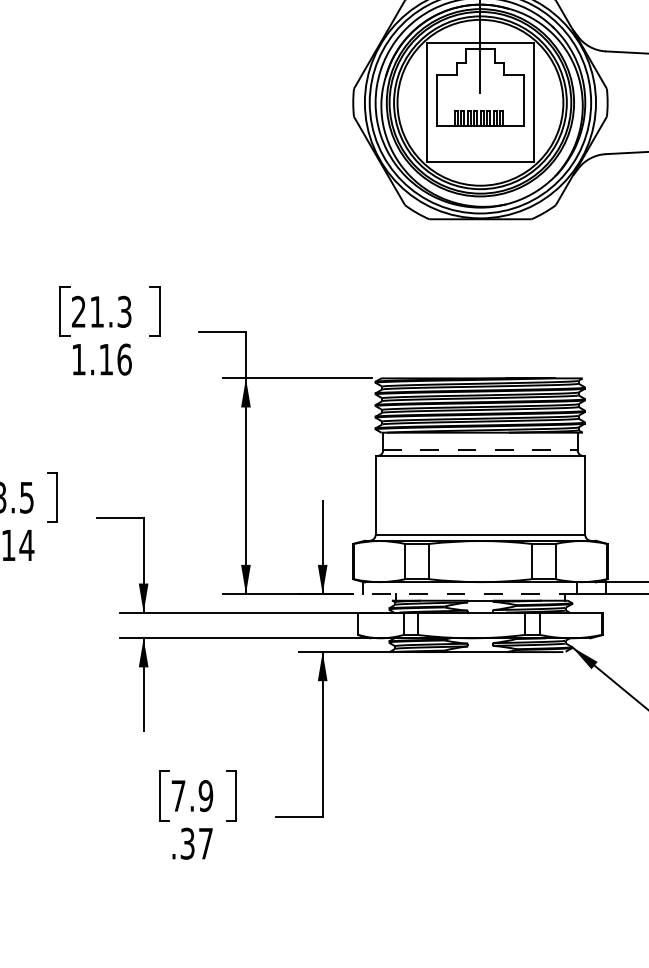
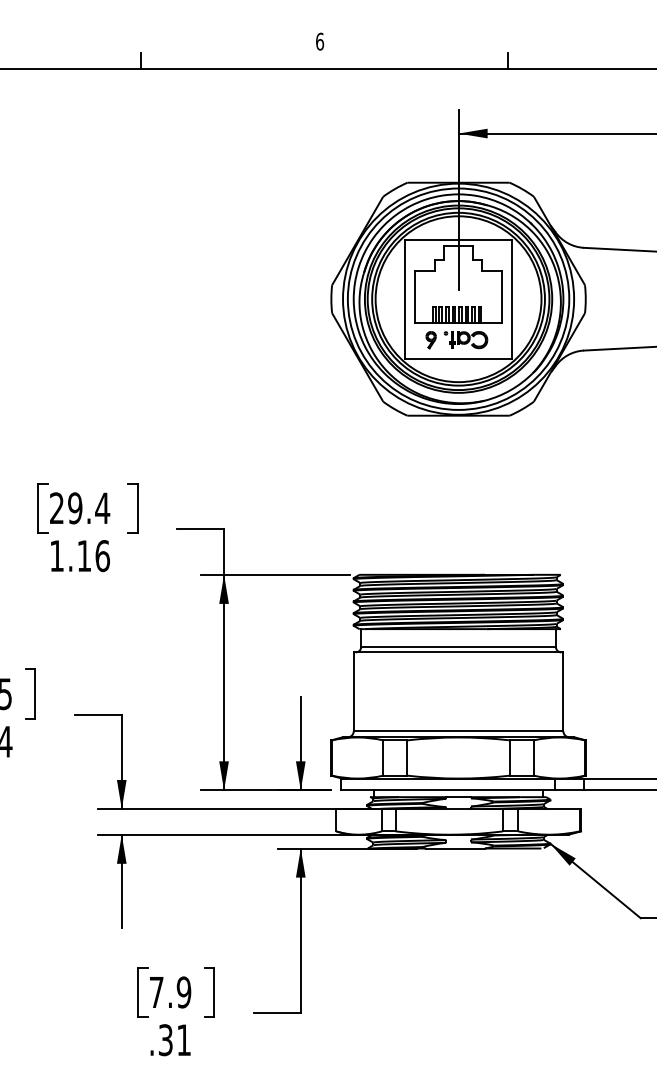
part: (478, 144) -> (456, 340), added
text: (111, 312) -> (89, 508), 21.3 -> 29.4
line: (481, 450) -> (459, 646), dashed -> solid
line: (469, 594) -> (447, 790), dashed -> solid
text: (205, 843) -> (183, 1039), .37 -> .31

